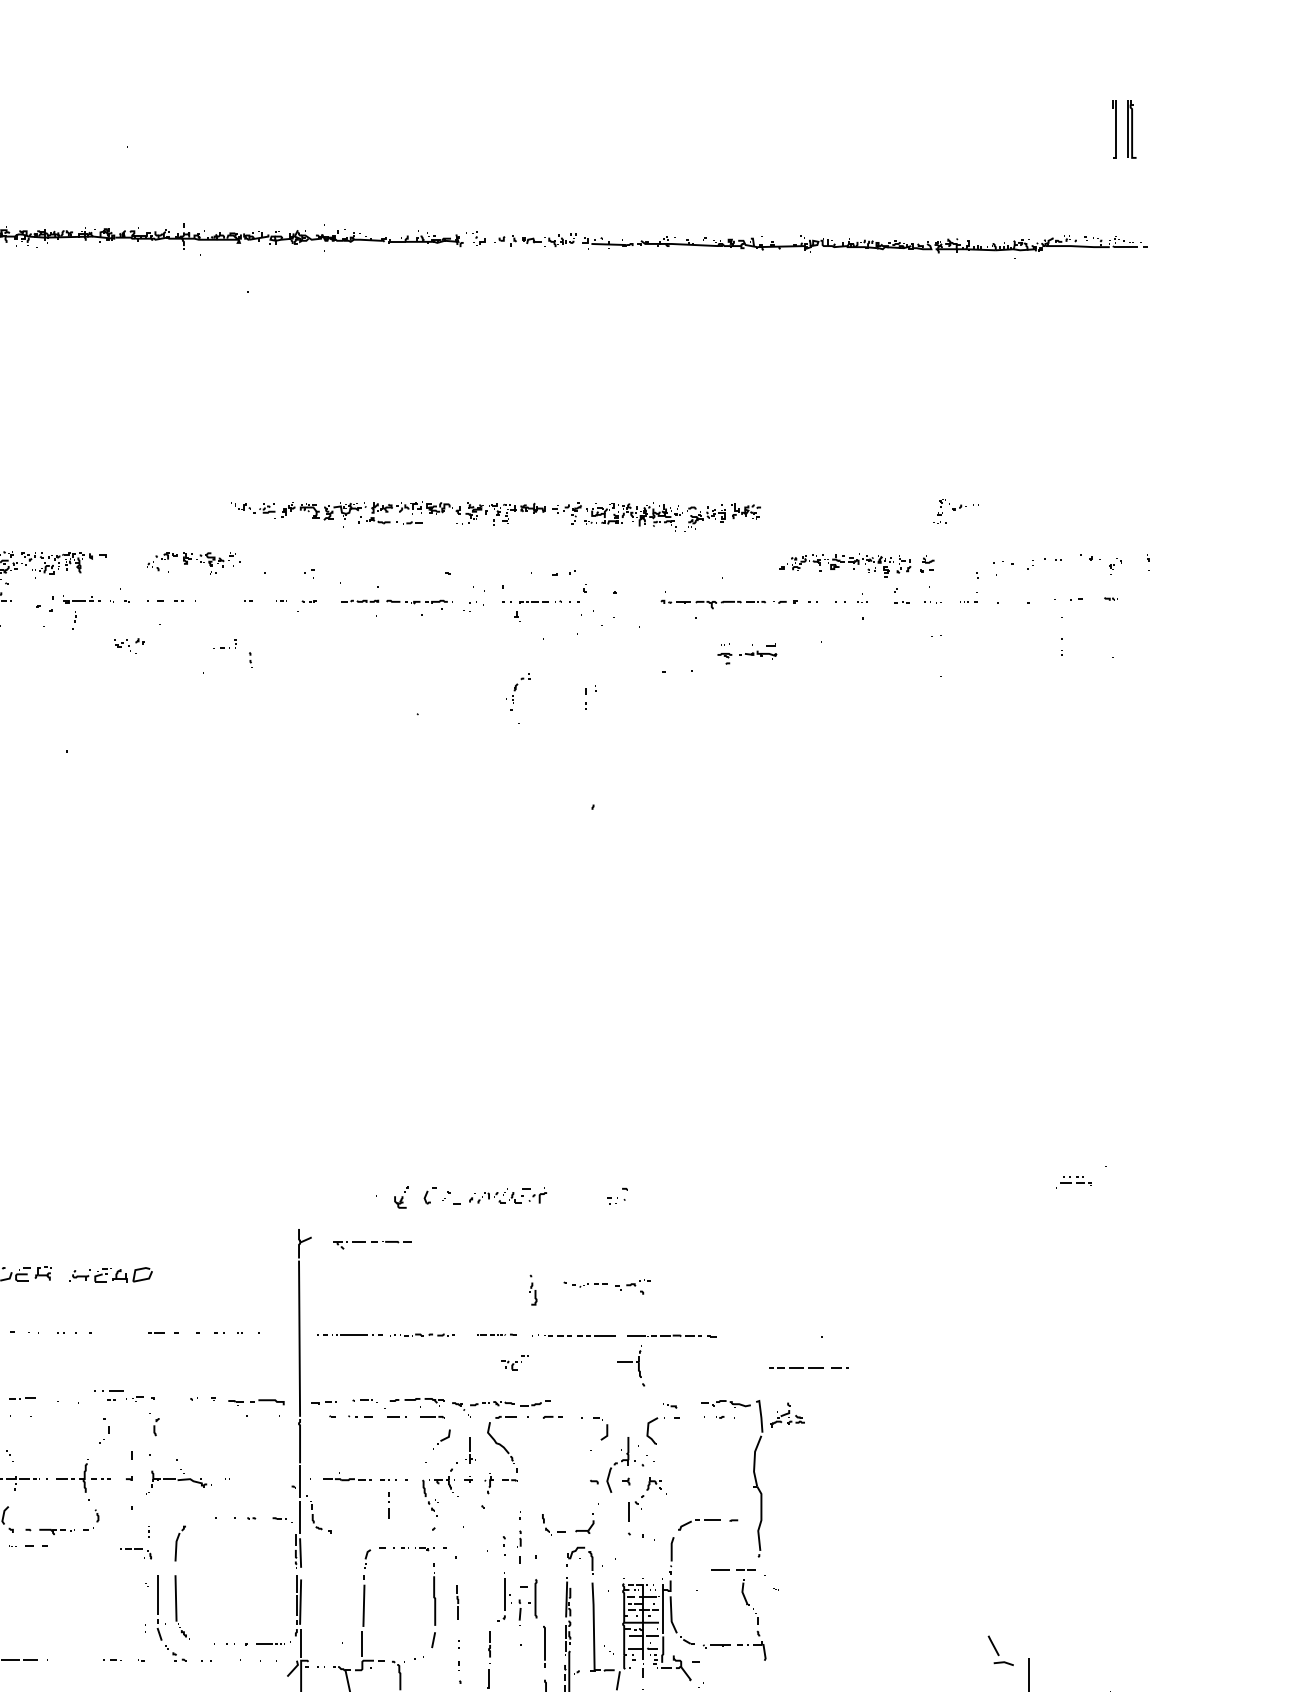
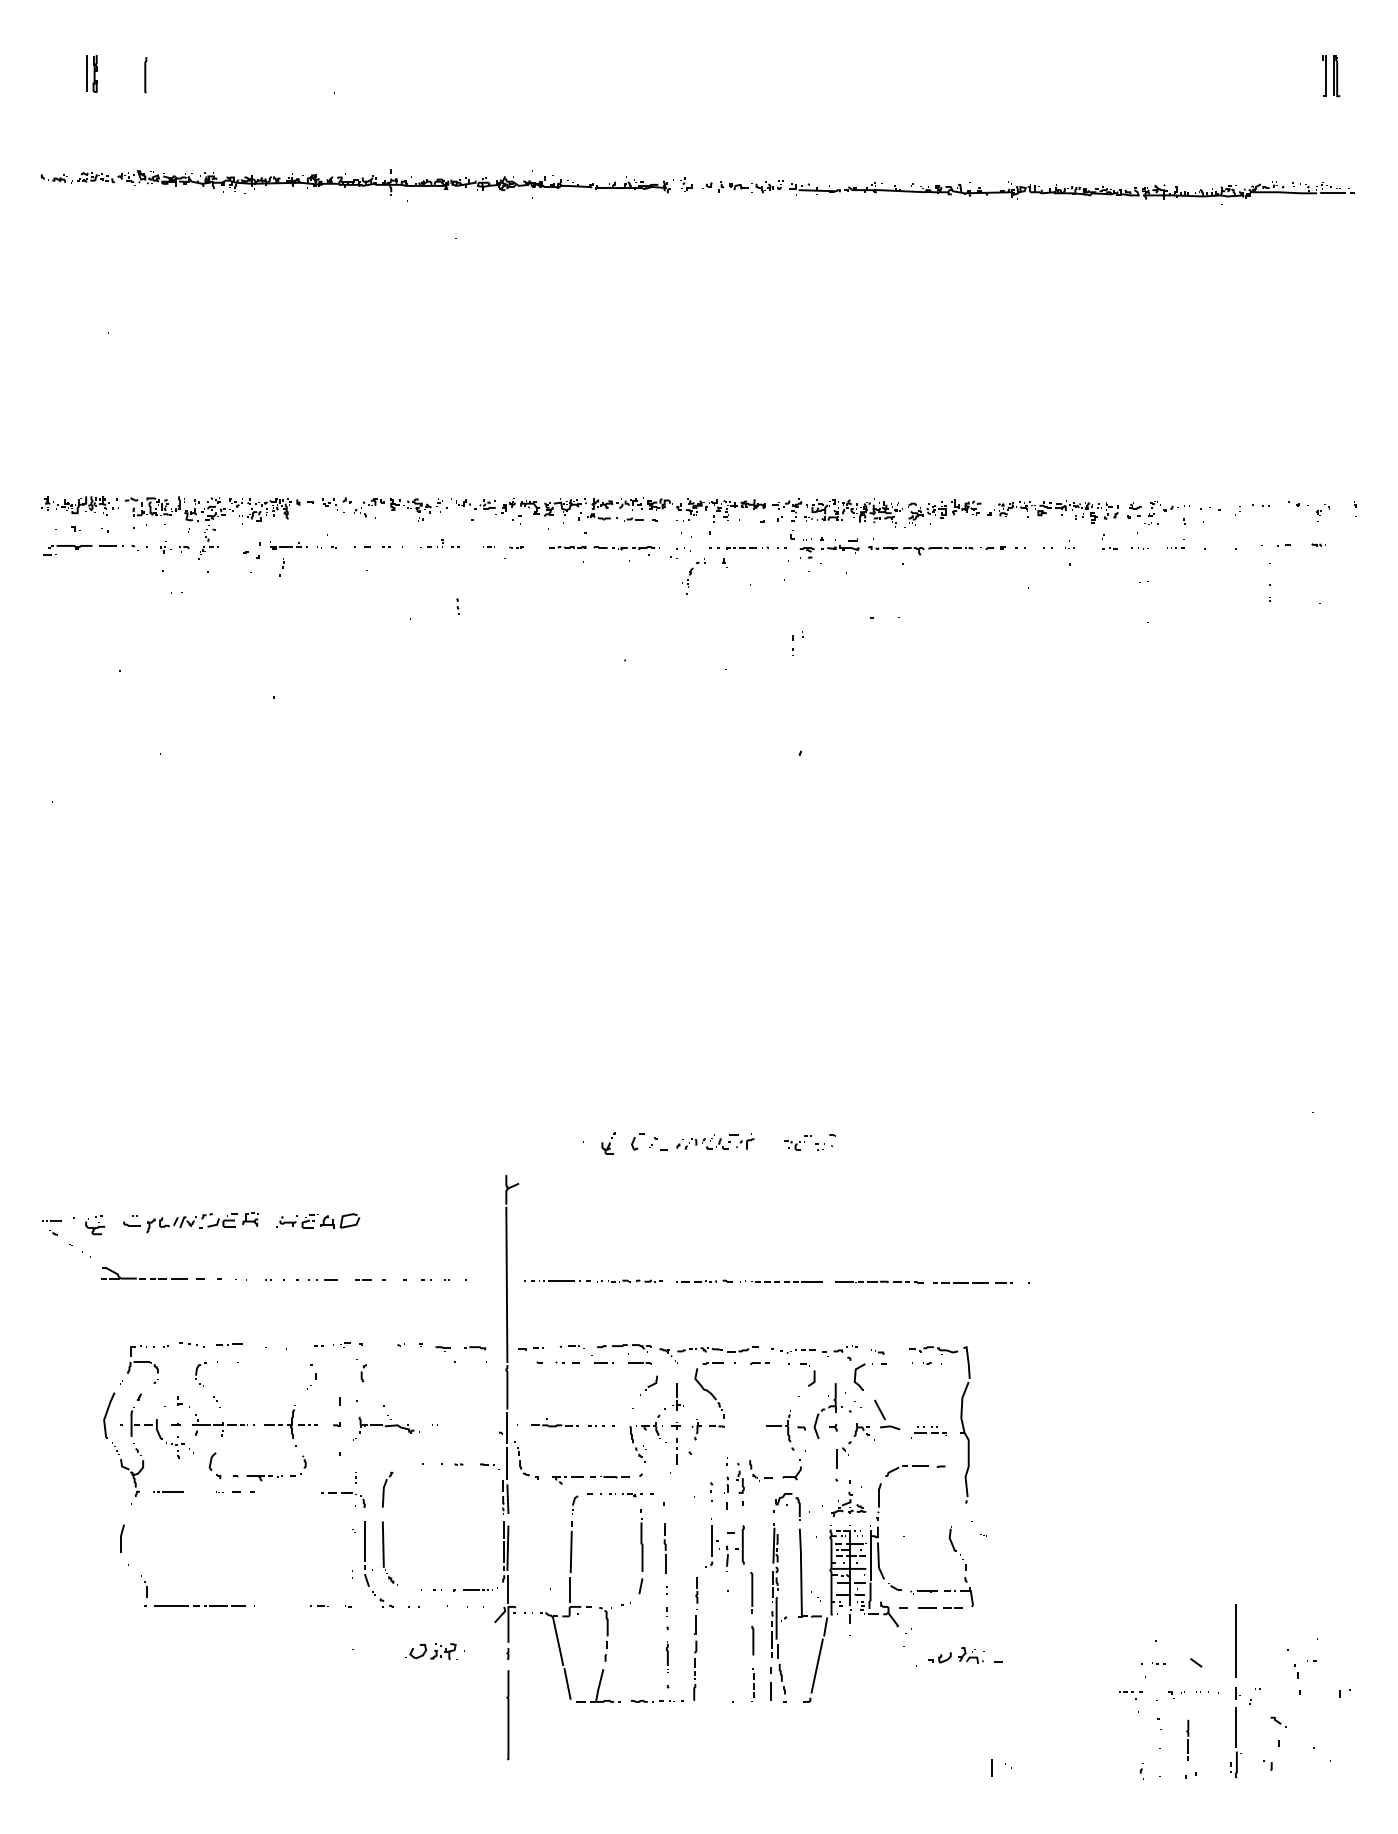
part: (1124, 130) -> (1331, 76), size x0.71
part: (955, 511) -> (1166, 512), moved
part: (496, 516) -> (716, 512), moved
part: (224, 644) -> (431, 543), moved
part: (129, 645) -> (336, 504), moved
part: (747, 654) -> (829, 548), moved
part: (518, 692) -> (693, 576), moved
part: (1074, 1182) -> (928, 1432), moved
part: (372, 1245) -> (590, 1480), moved
part: (607, 1286) -> (814, 1352), moved
part: (533, 1290) -> (740, 1478), moved
part: (497, 1334) -> (704, 1280), size x1.43
part: (514, 1362) -> (797, 1142), moved
part: (631, 1366) -> (780, 1430), moved
line: (808, 1367) -> (972, 1282), moved
line: (110, 1391) -> (324, 1279), moved
part: (268, 1402) -> (475, 1348), size x0.62
part: (787, 1414) -> (848, 1503), moved
line: (388, 1503) -> (676, 1449), moved
part: (136, 1553) -> (343, 1499), size x1.43
line: (736, 1569) -> (943, 1607), moved
part: (457, 1602) -> (664, 1548), size x1.43
part: (1001, 1650) -> (887, 1414), moved

